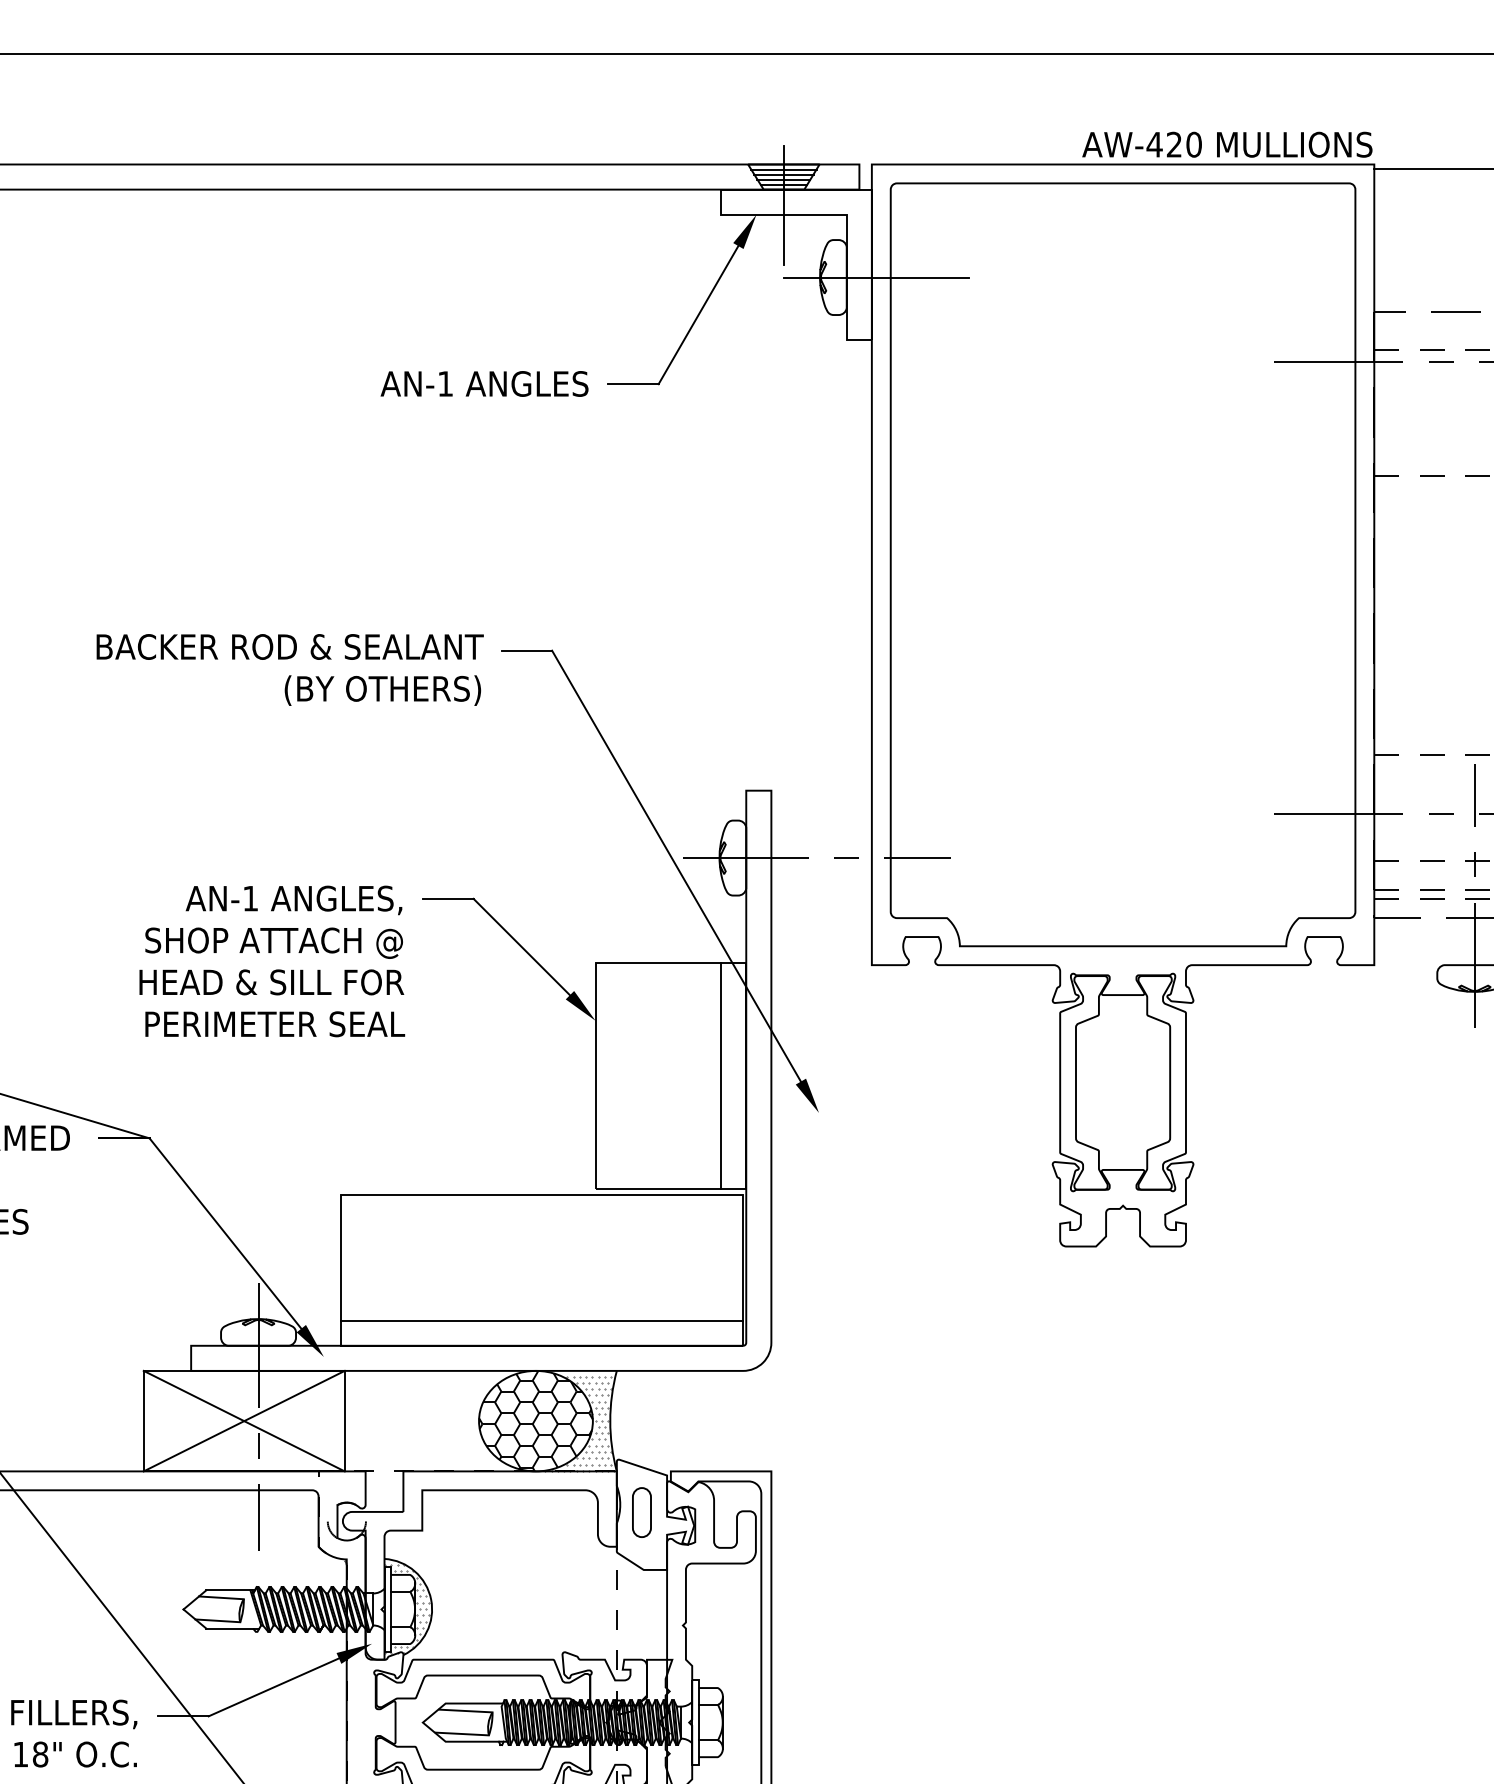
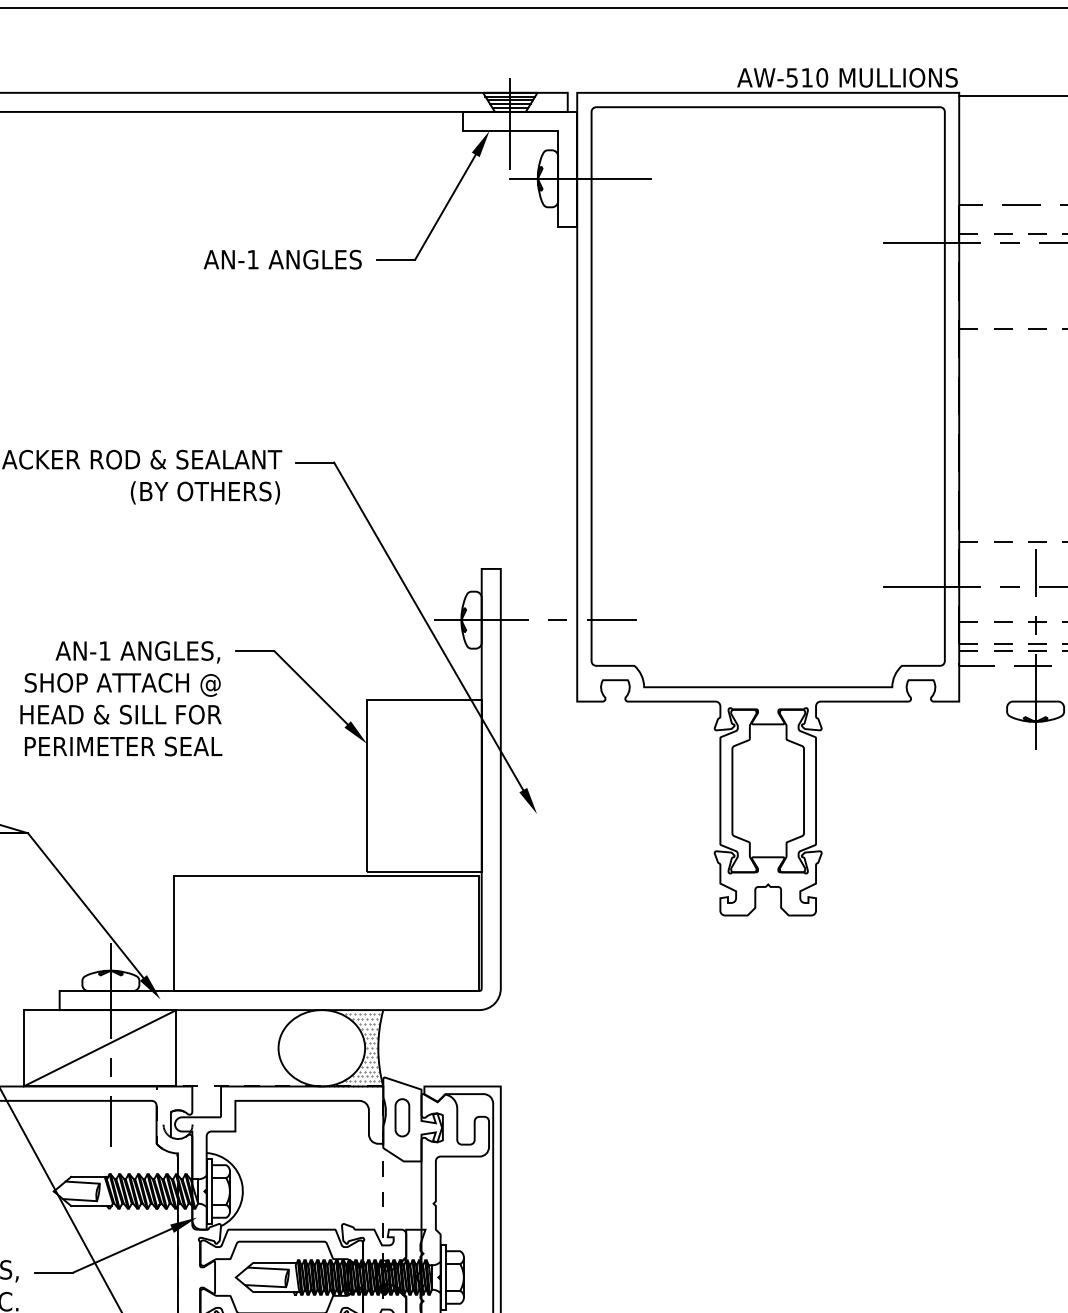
text: (1163, 144) -> (798, 77), AW-420 -> AW-510
line: (721, 1075) -> (462, 785), removed
line: (542, 1320) -> (326, 971), removed
line: (243, 1420) -> (99, 1047), removed
hatch: (535, 1420) -> (321, 1047), removed
hatch: (407, 1608) -> (224, 1190), removed

